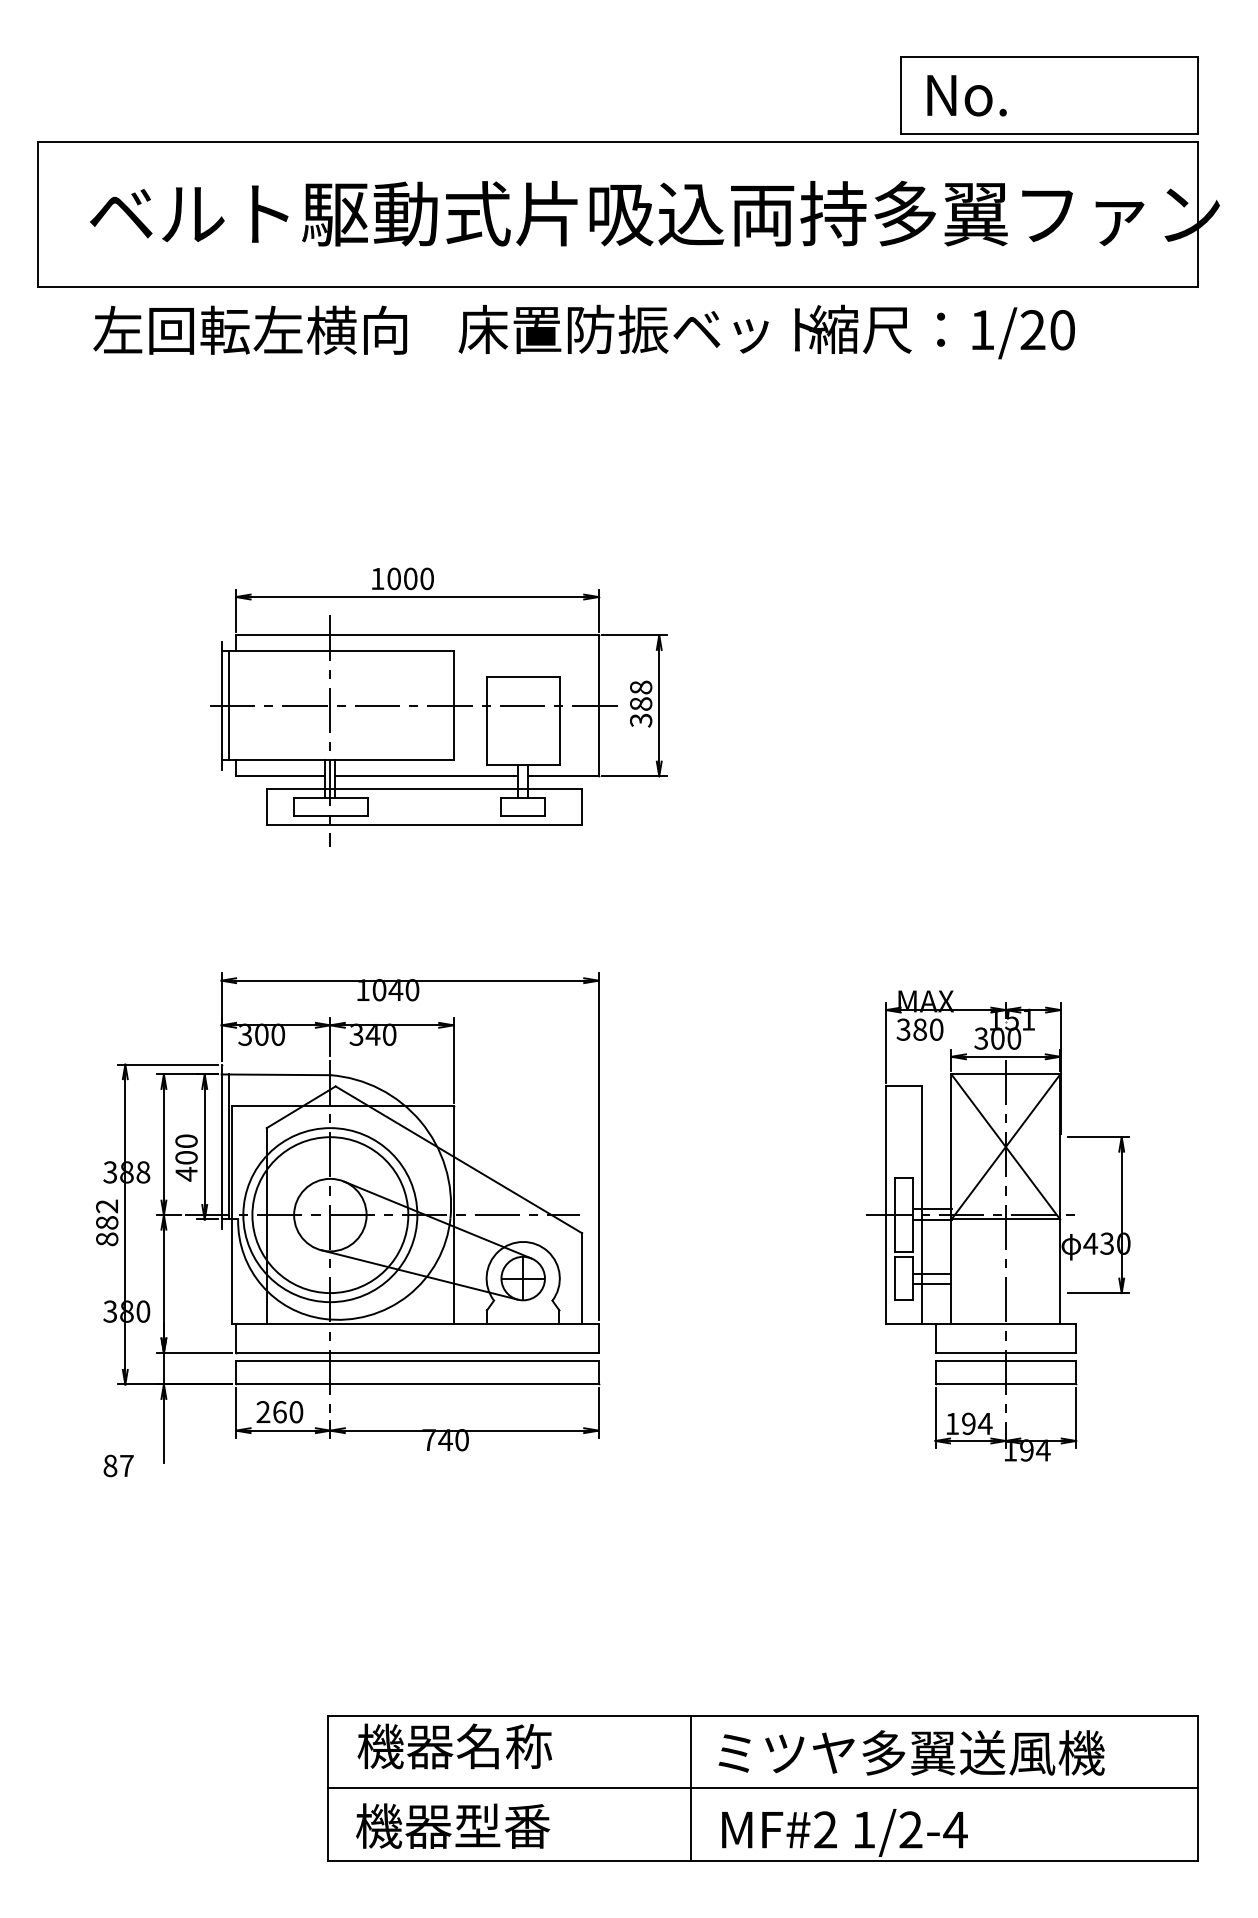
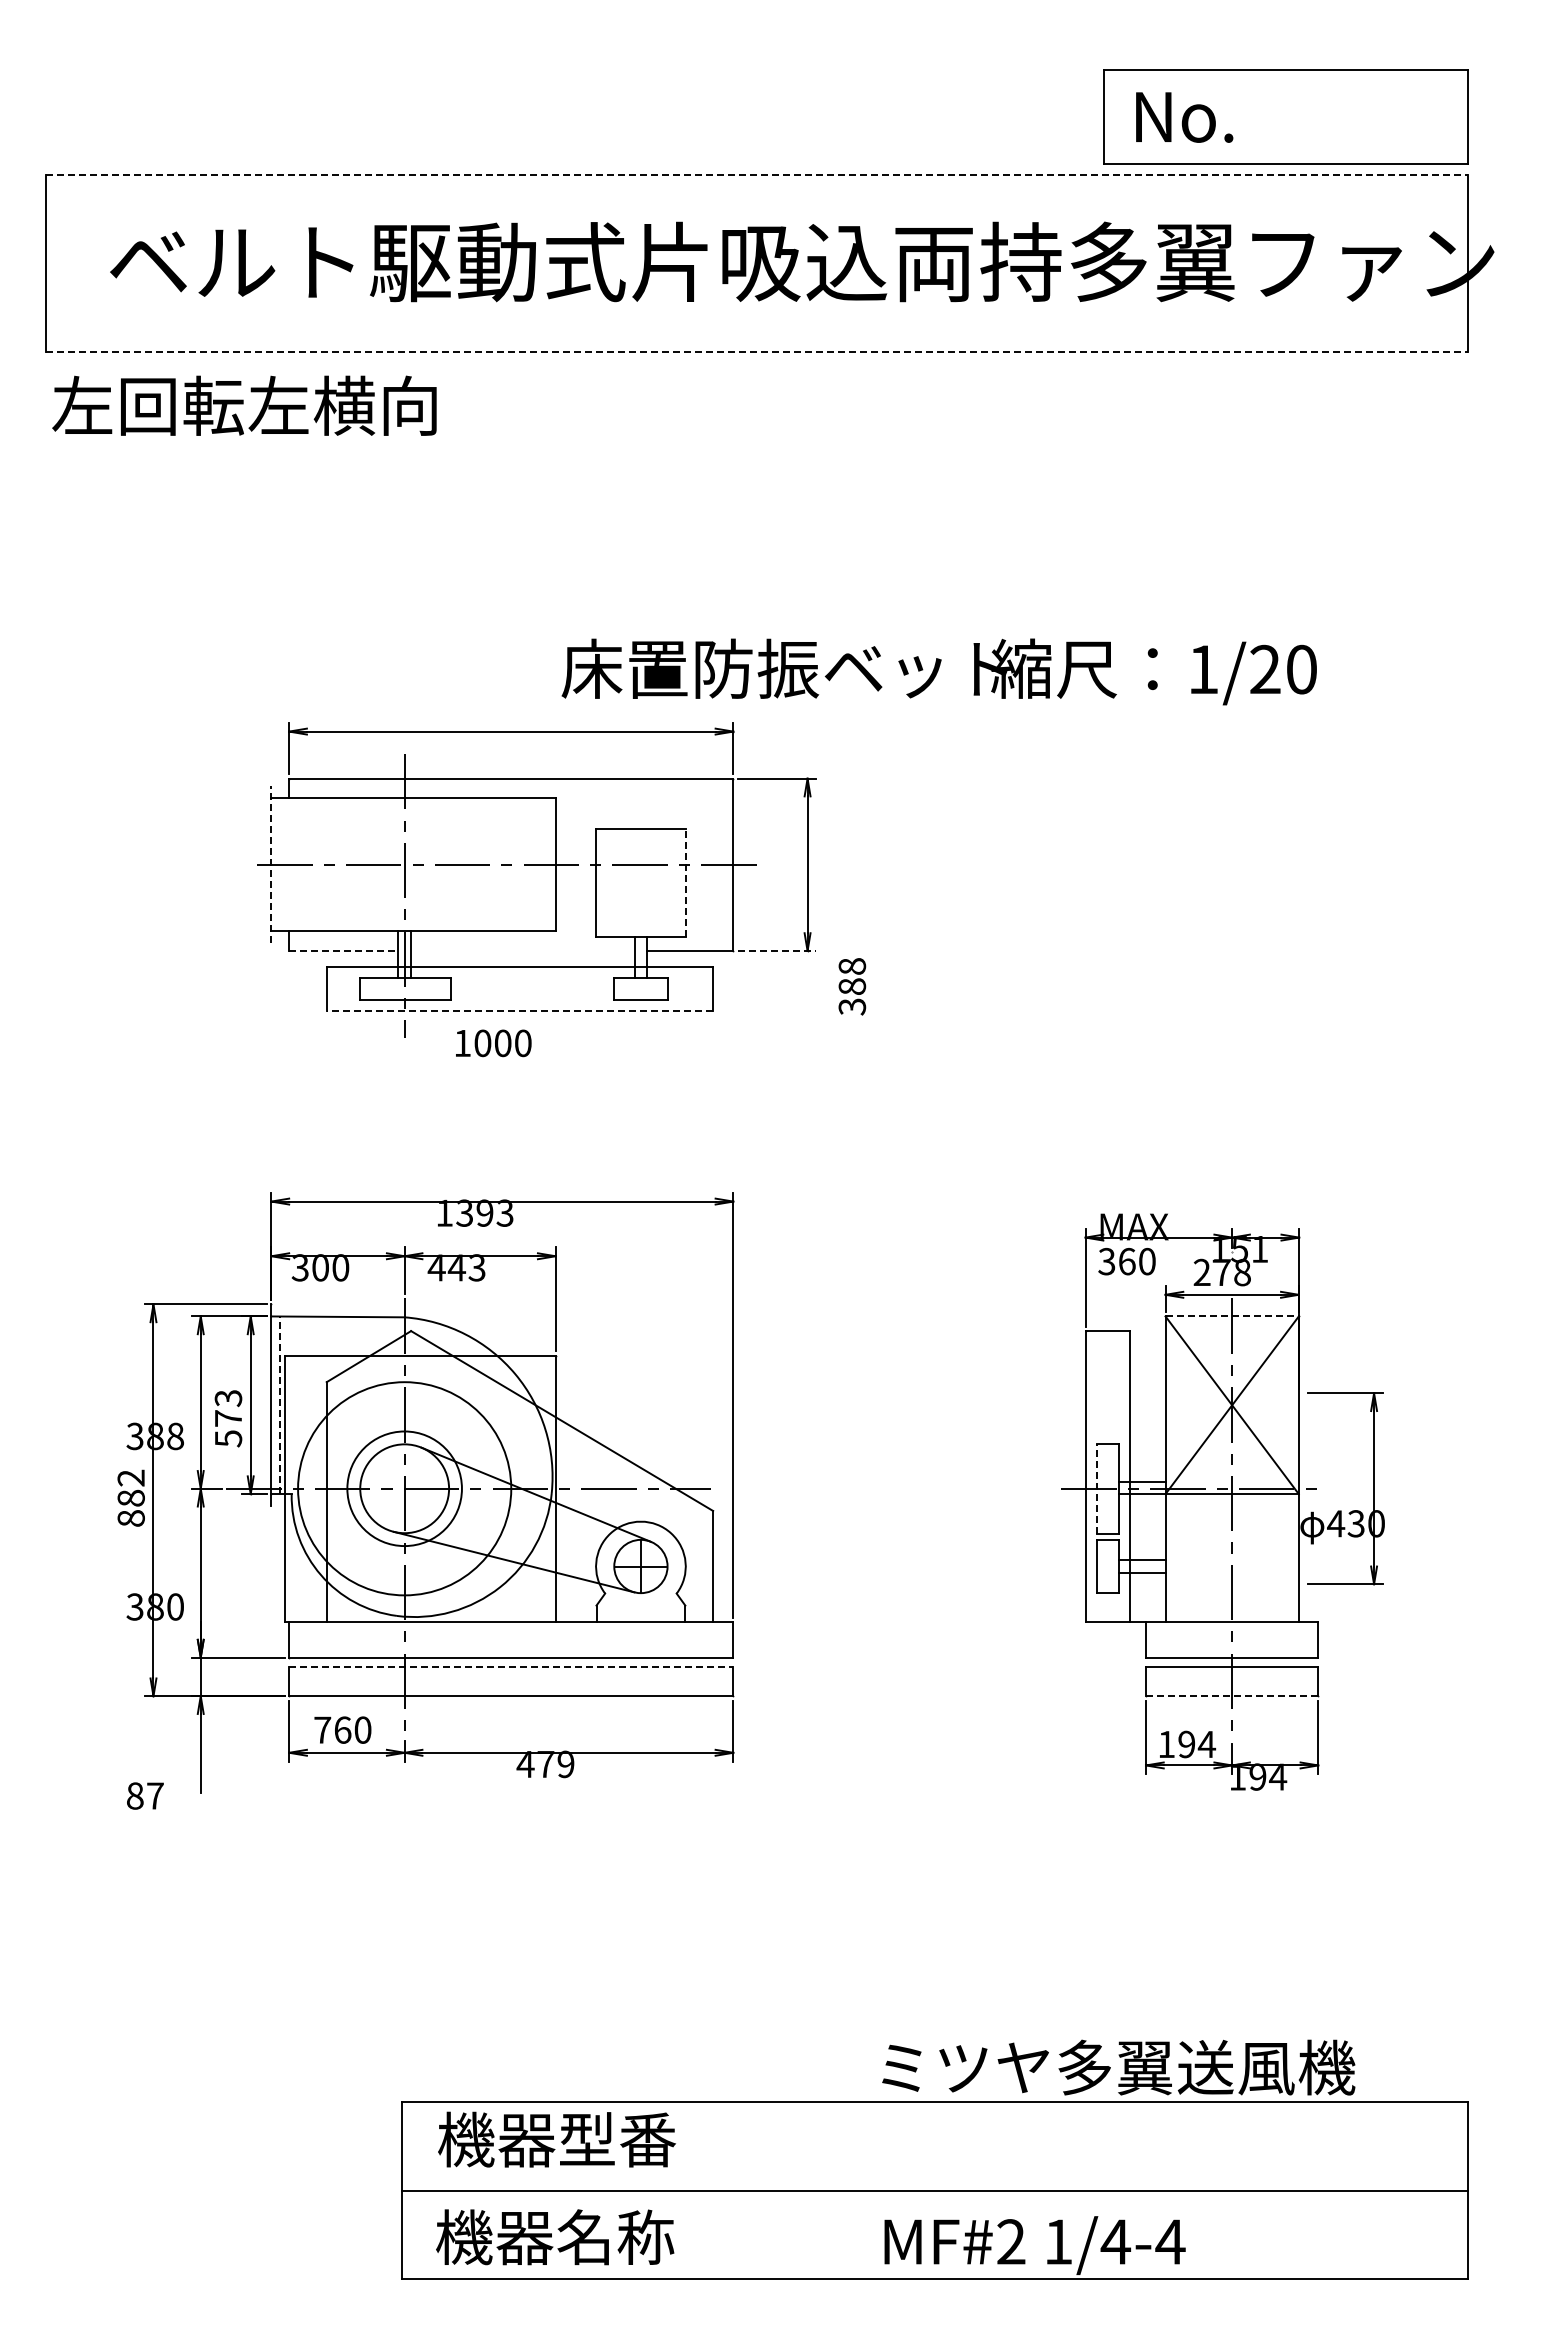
line: (618, 142) -> (757, 174), solid -> dashed
line: (618, 287) -> (757, 352), solid -> dashed
text: (250, 330) -> (244, 405), moved
text: (766, 331) -> (938, 671), moved
text: (402, 579) -> (493, 1043), moved
text: (641, 703) -> (852, 986), moved
line: (221, 705) -> (271, 864), solid -> dashed
line: (229, 705) -> (280, 864), removed
line: (559, 721) -> (685, 883), solid -> dashed
line: (280, 775) -> (343, 950), solid -> dashed
line: (426, 775) -> (522, 950), removed
line: (634, 775) -> (777, 950), solid -> dashed
line: (424, 825) -> (519, 1011), solid -> dashed
text: (395, 989) -> (484, 1212), 1040 -> 1393
text: (919, 1029) -> (1126, 1261), 380 -> 360
text: (372, 1034) -> (456, 1267), 340 -> 443
text: (997, 1038) -> (1221, 1272), 300 -> 278
line: (1006, 1074) -> (1232, 1316), solid -> dashed
line: (229, 1147) -> (280, 1405), solid -> dashed
text: (186, 1157) -> (228, 1418), 400 -> 573
circle: (330, 1214) -> (404, 1488), size x0.6
line: (895, 1214) -> (1096, 1488), solid -> dashed
line: (417, 1361) -> (511, 1667), solid -> dashed
line: (1006, 1384) -> (1232, 1696), solid -> dashed
text: (263, 1411) -> (322, 1729), 260 -> 760
text: (445, 1440) -> (545, 1764), 740 -> 479
text: (504, 1746) -> (617, 2139), 機器名称 -> 機器型番
text: (911, 1752) -> (1118, 2067), moved
line: (690, 1787) -> (845, 2190), removed
text: (502, 1826) -> (615, 2237), 機器型番 -> 機器名称
text: (910, 1829) -> (1115, 2241), 1/2-4 -> 1/4-4

